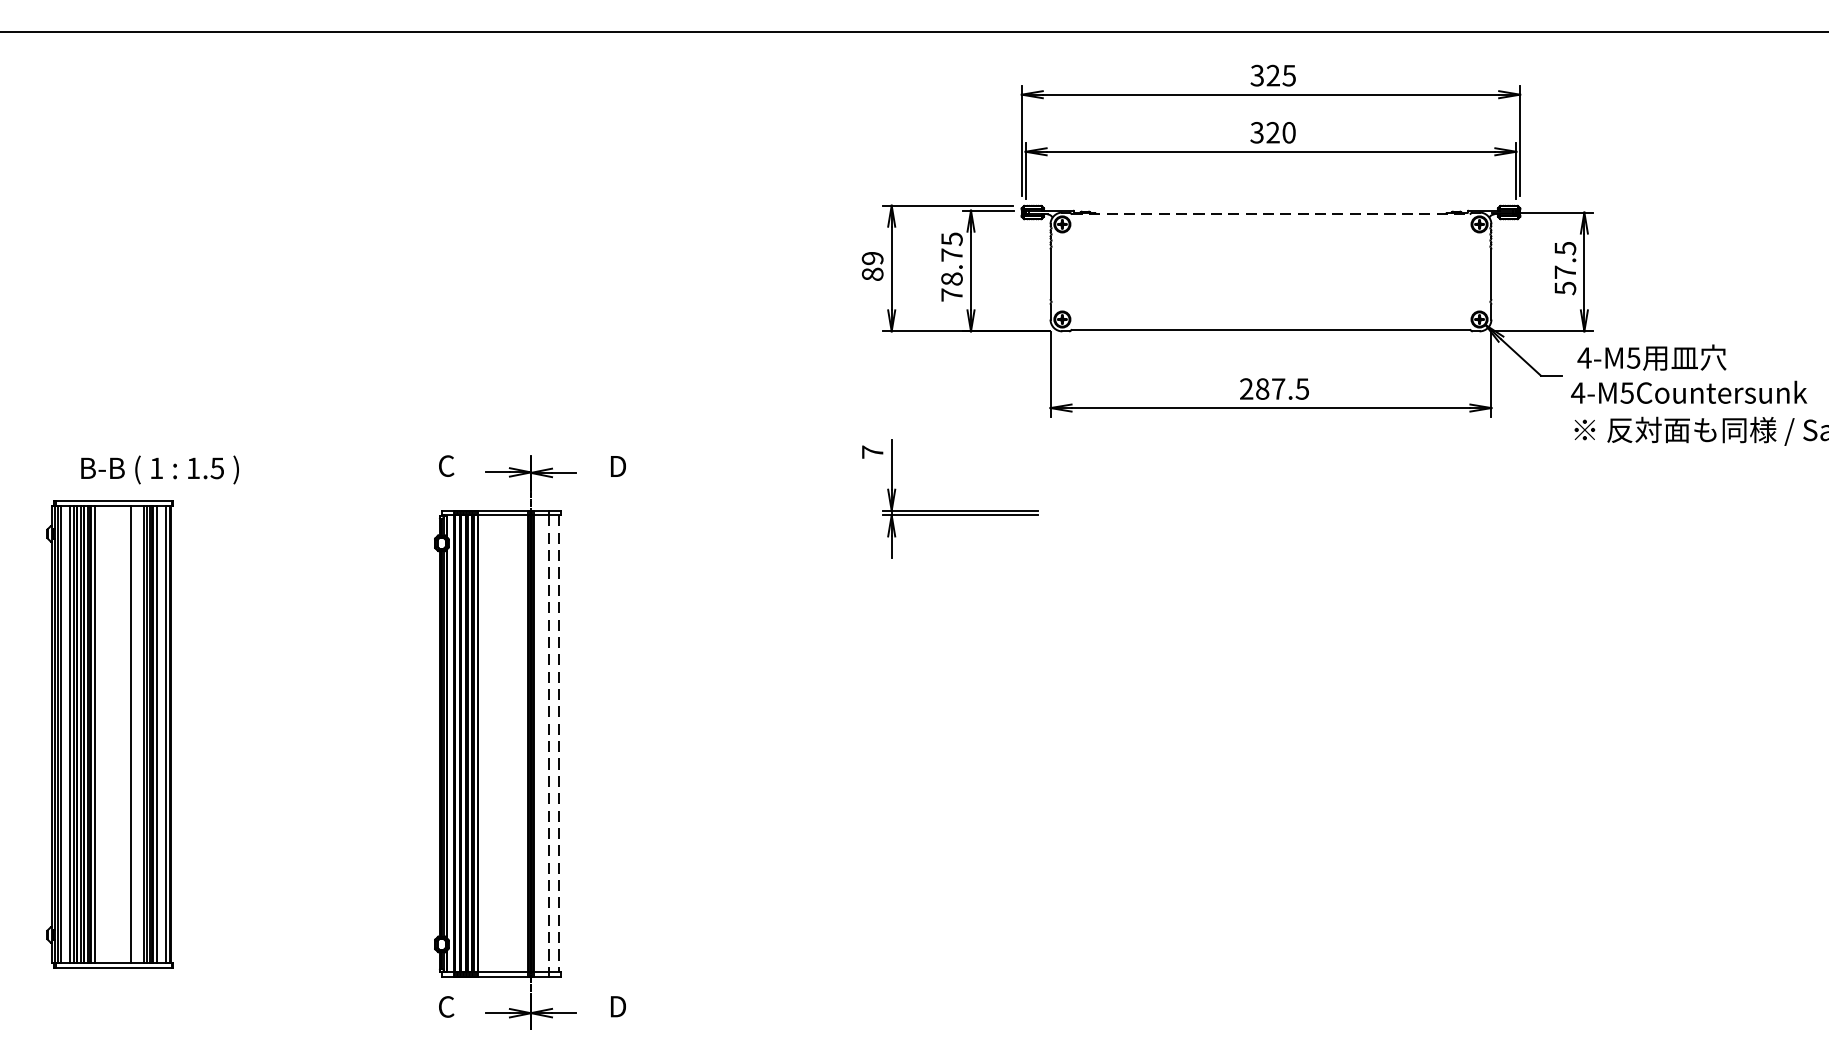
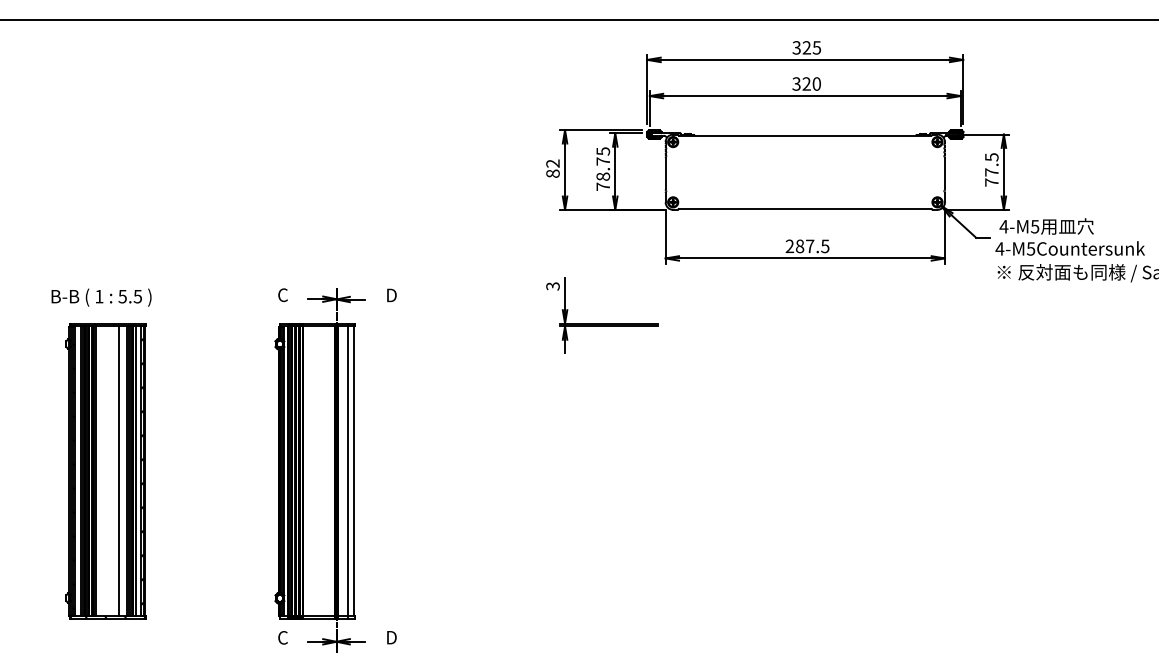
line: (1271, 214) -> (805, 135), dashed -> solid
text: (871, 258) -> (552, 163), 89 -> 82
text: (1564, 288) -> (991, 182), 57.5 -> 77.5
text: (871, 452) -> (552, 286), 7 -> 3
text: (193, 468) -> (122, 296), 1.5 -> 5.5
part: (109, 734) -> (105, 471), moved
line: (548, 744) -> (347, 471), dashed -> solid
line: (559, 744) -> (354, 471), dashed -> solid

